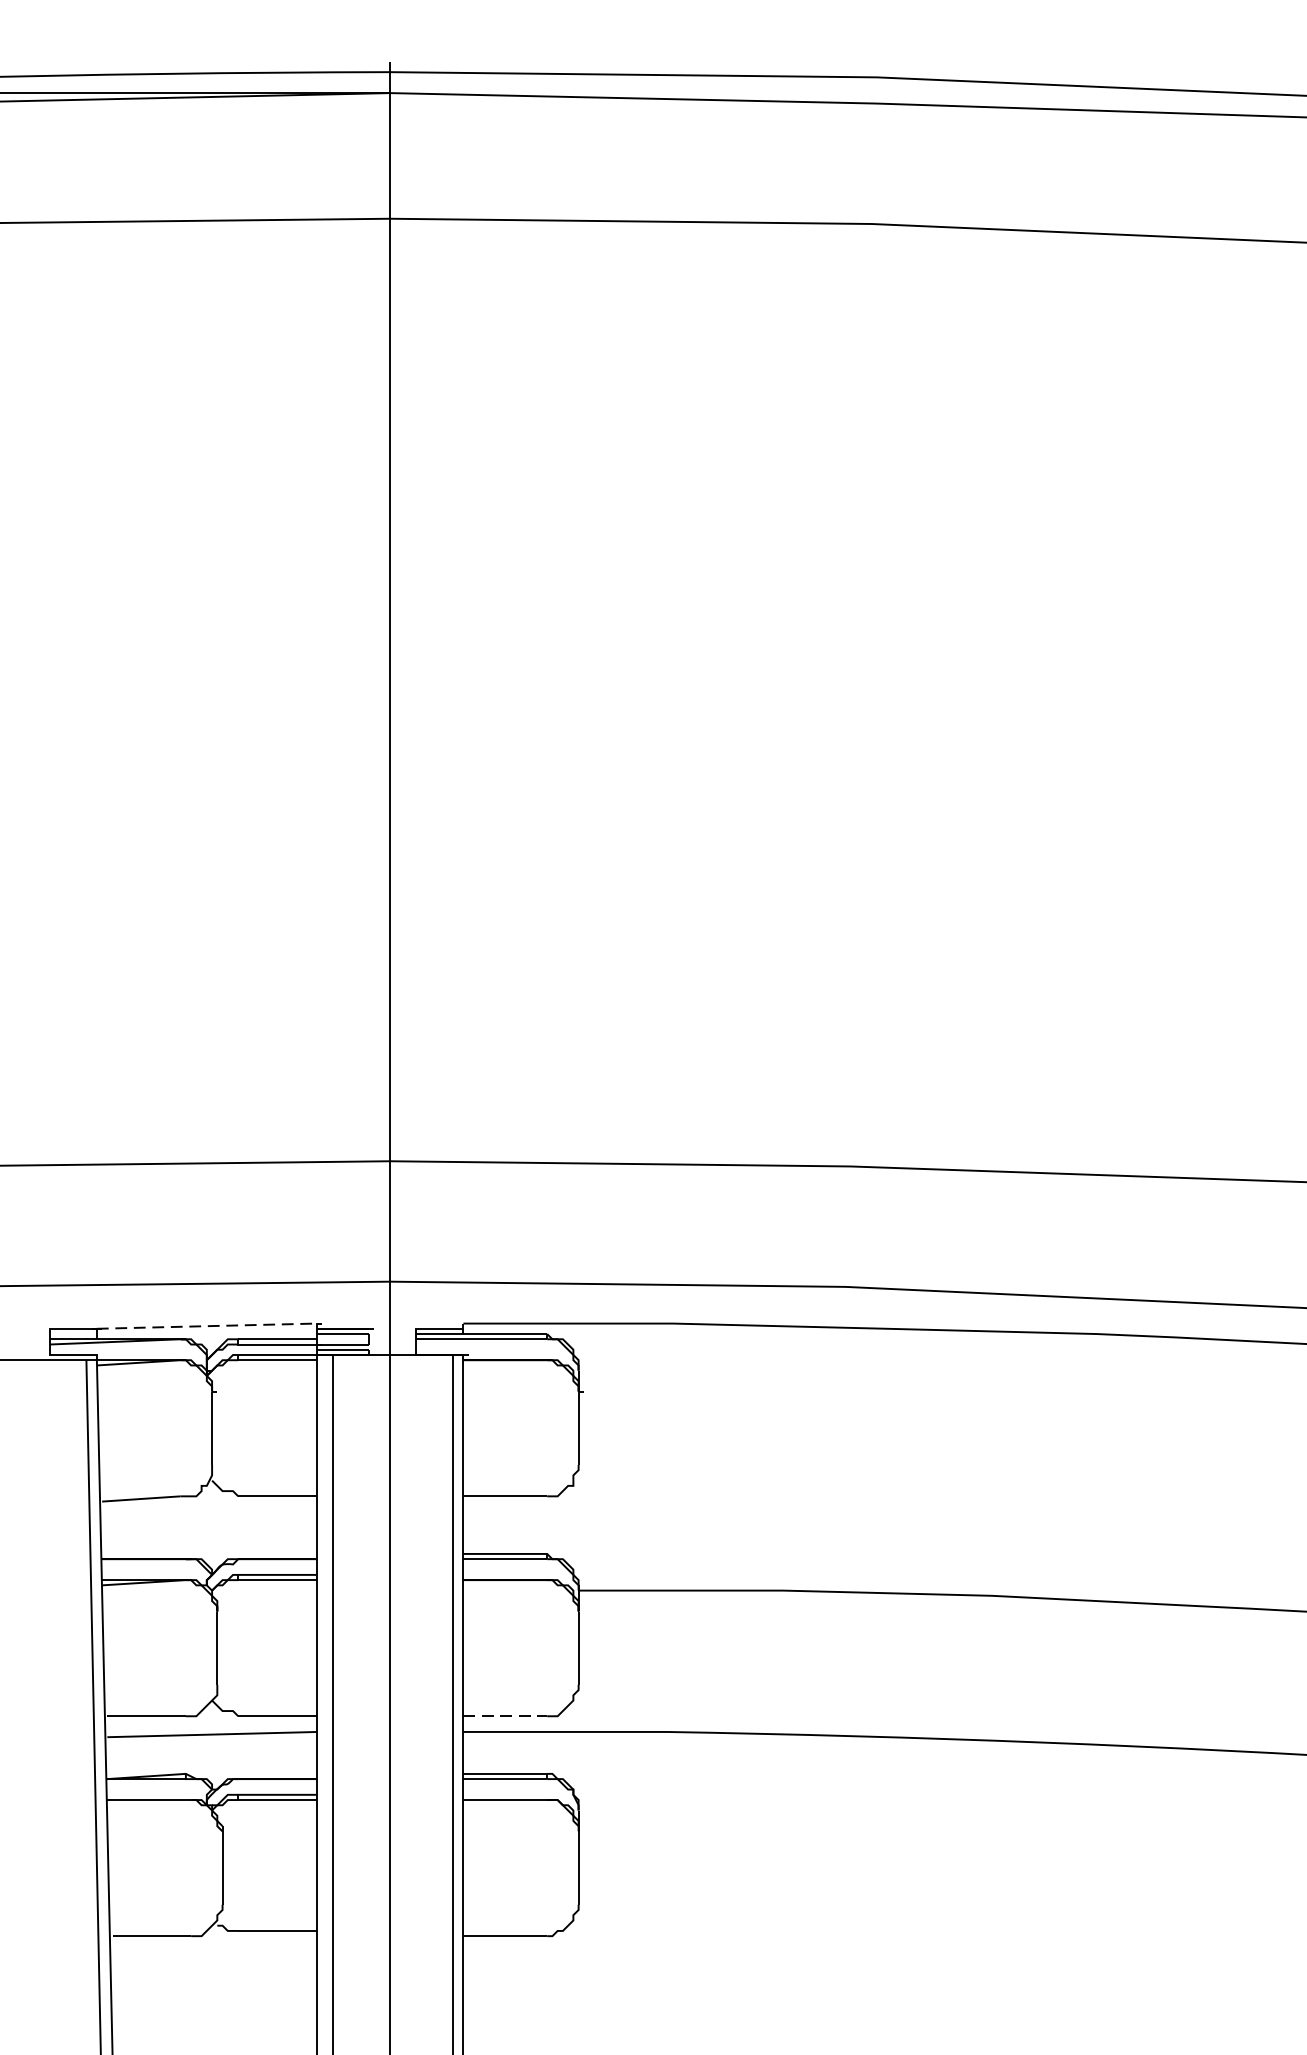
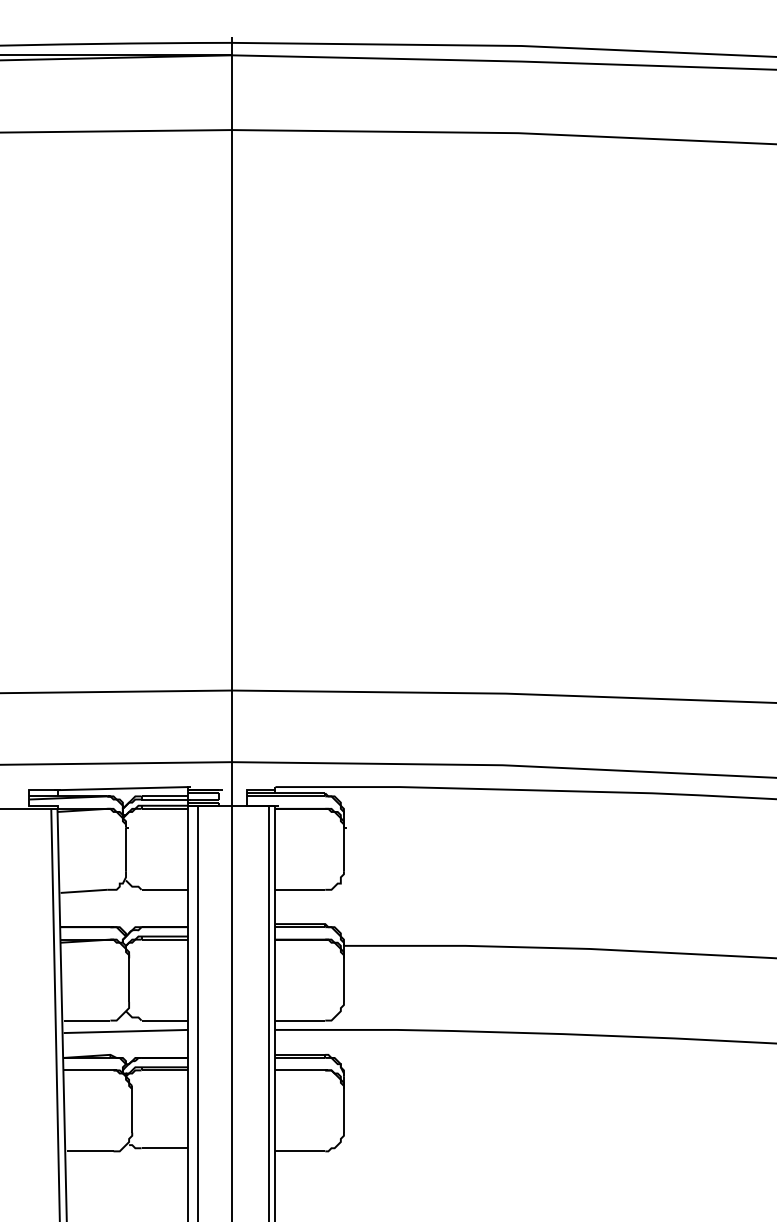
line: (207, 1325) -> (123, 788), dashed -> solid
line: (505, 1716) -> (300, 1020), dashed -> solid

